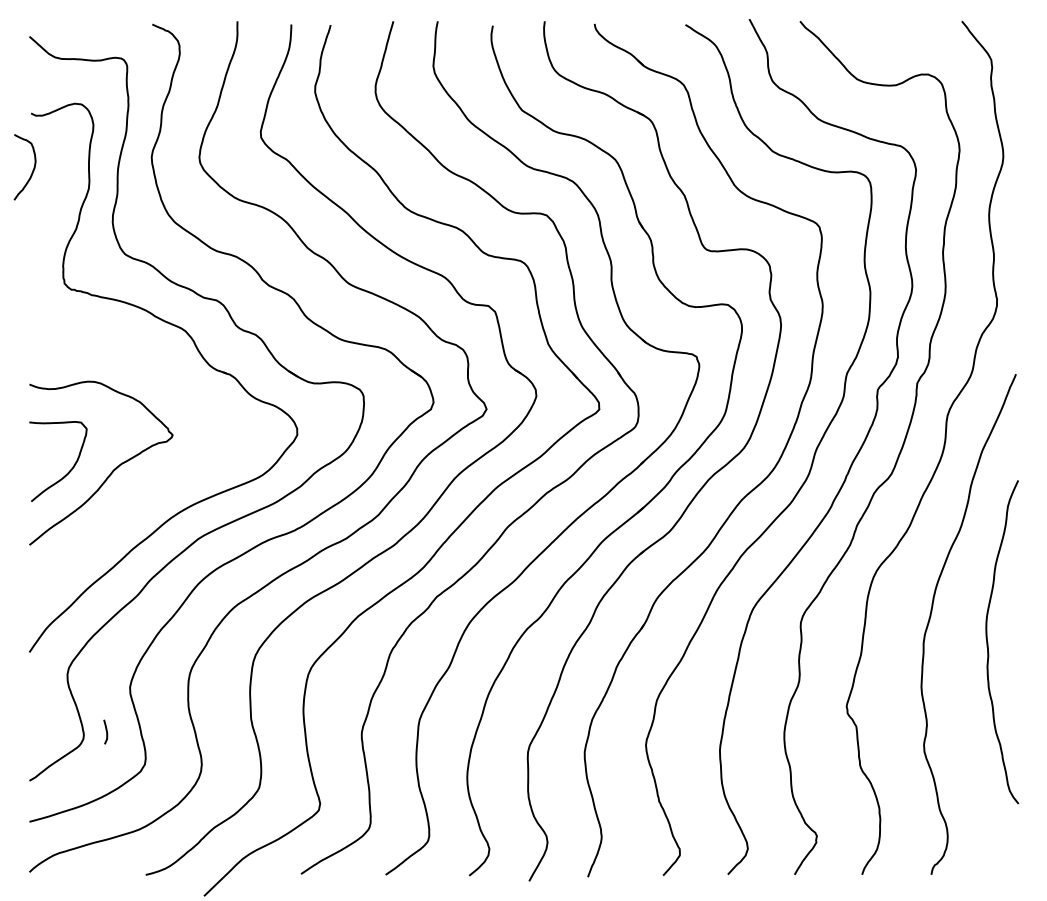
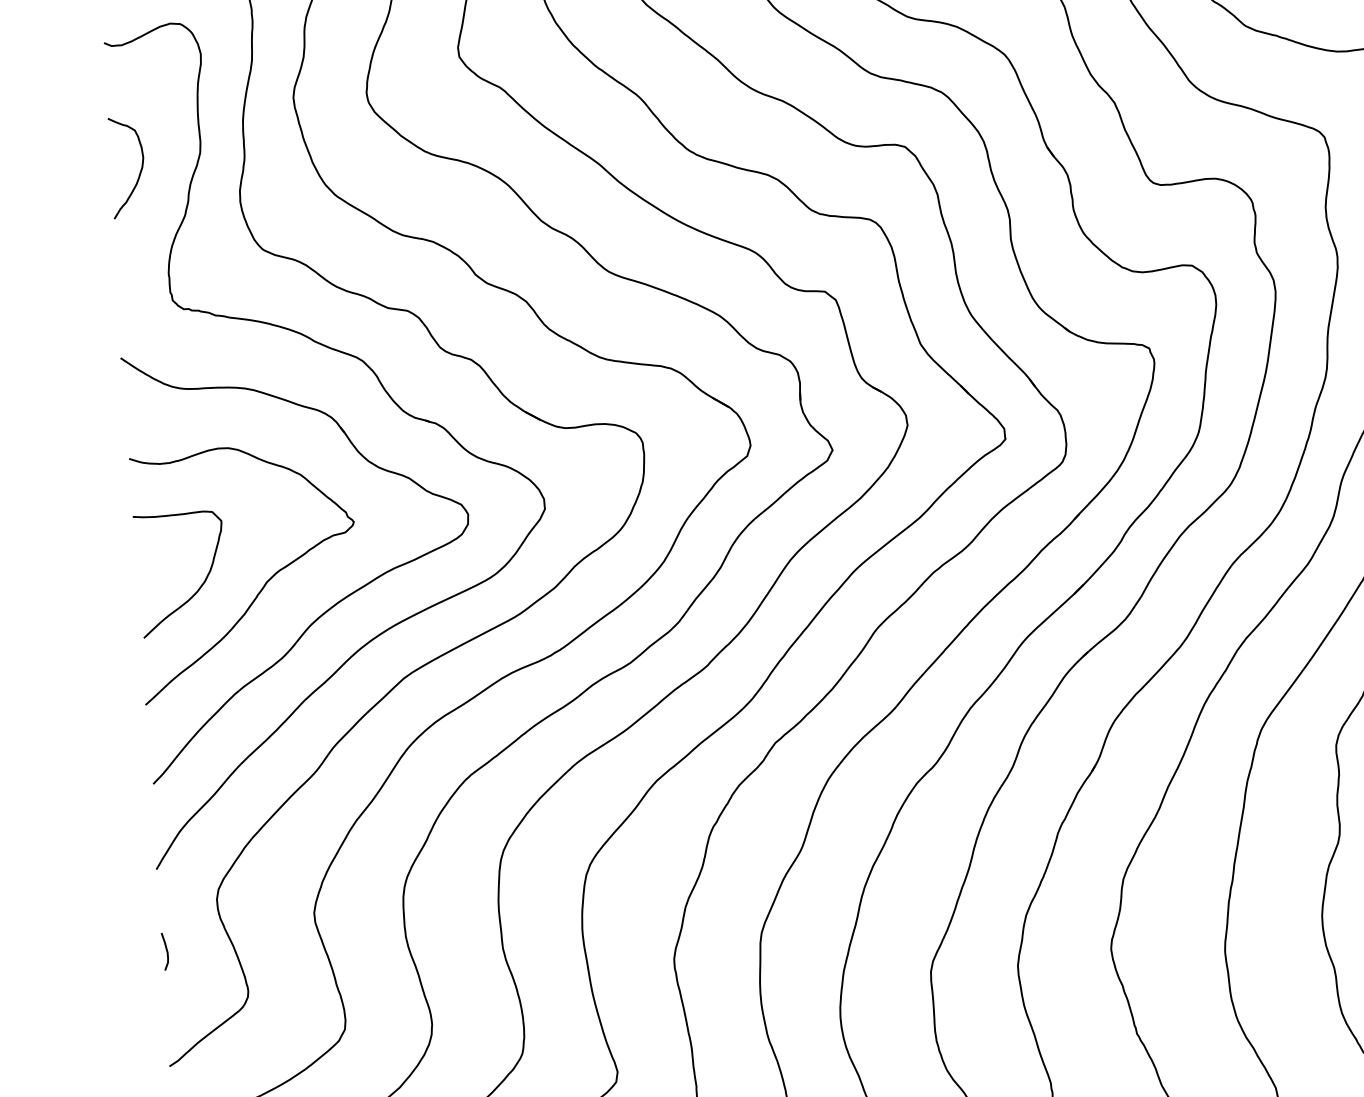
curve: (32, 170) -> (139, 171), moved
part: (157, 486) -> (335, 602), added
curve: (105, 730) -> (164, 949), moved

